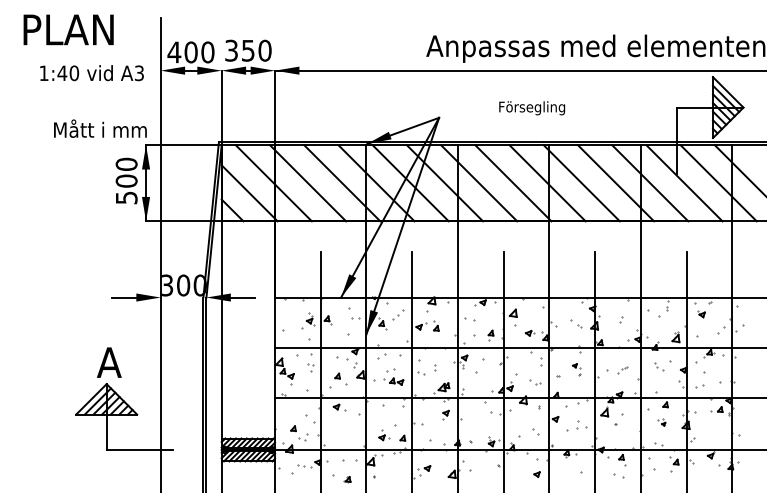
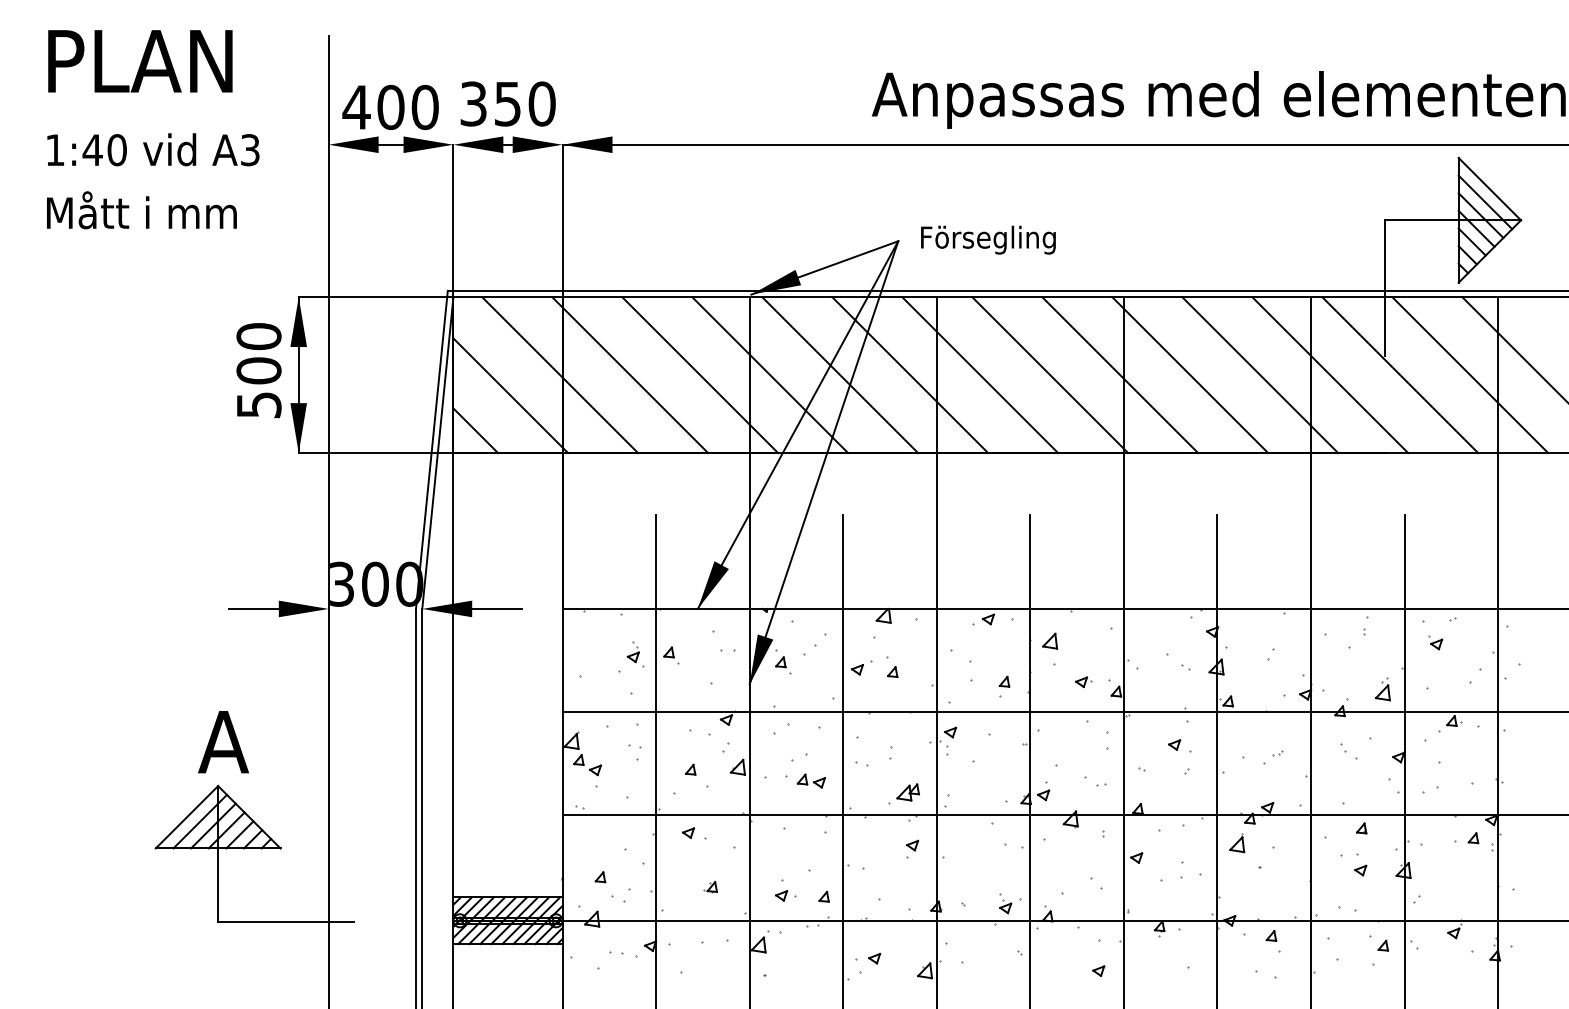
text: (91, 73) -> (152, 150), moved
text: (532, 108) -> (989, 240), moved
text: (100, 128) -> (142, 209), moved
part: (474, 327) -> (970, 670), size x0.62
part: (576, 369) -> (1179, 756), size x1.43
part: (661, 422) -> (1353, 864), size x1.67
part: (347, 479) -> (710, 887), moved

